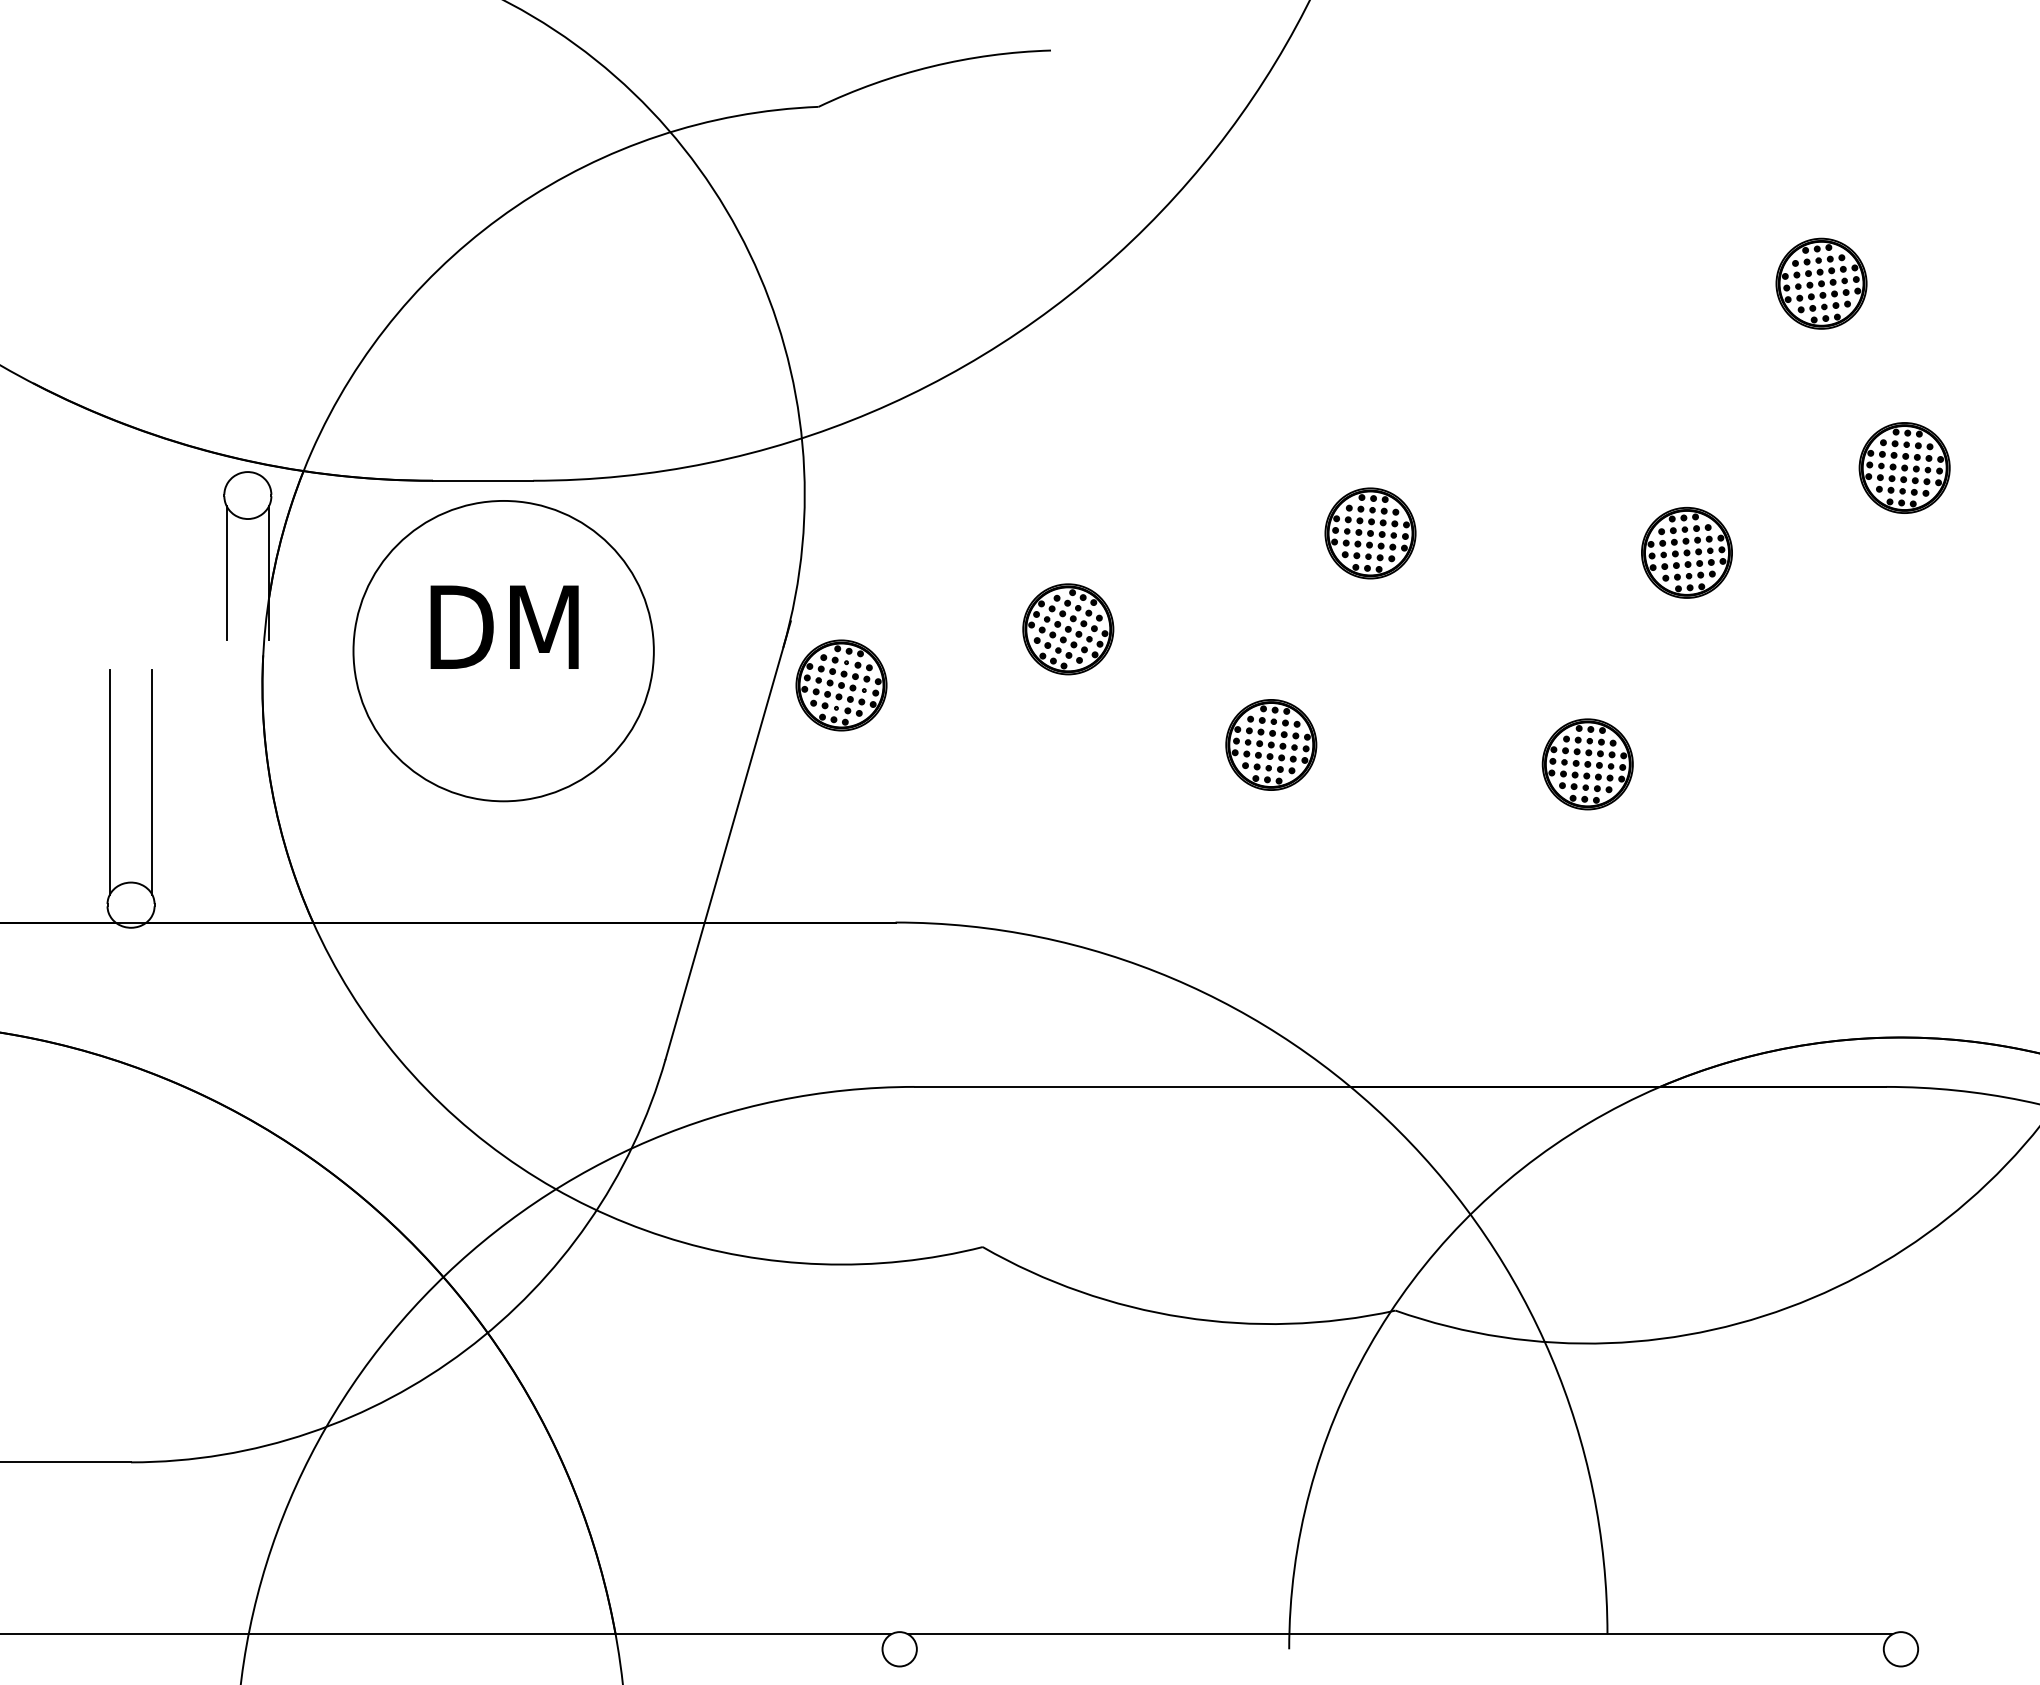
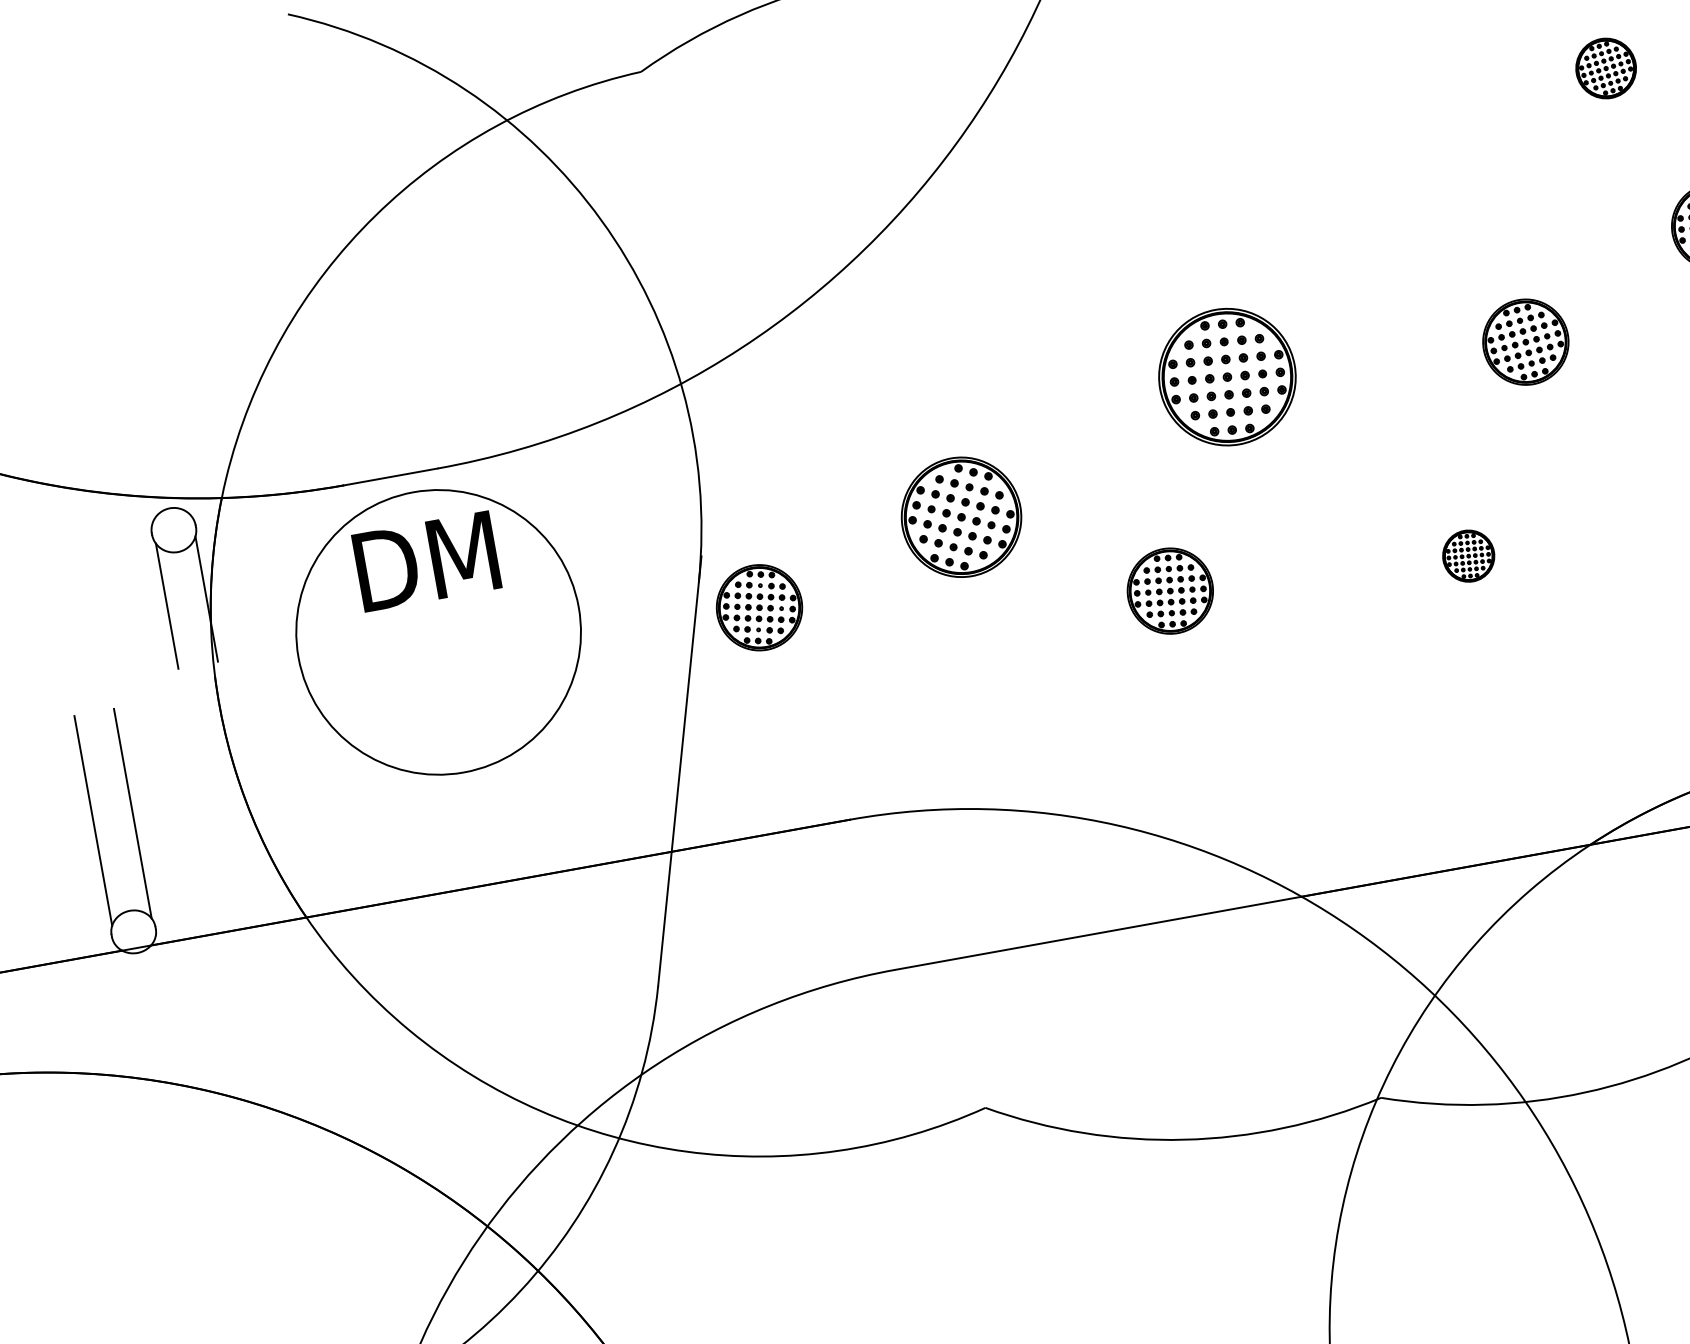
part: (1821, 283) -> (1606, 68), size x0.7
part: (1370, 533) -> (1227, 377), size x1.6
text: (504, 626) -> (426, 560), moved
part: (1068, 629) -> (961, 517), size x1.4
part: (1587, 764) -> (1468, 556), size x0.6

